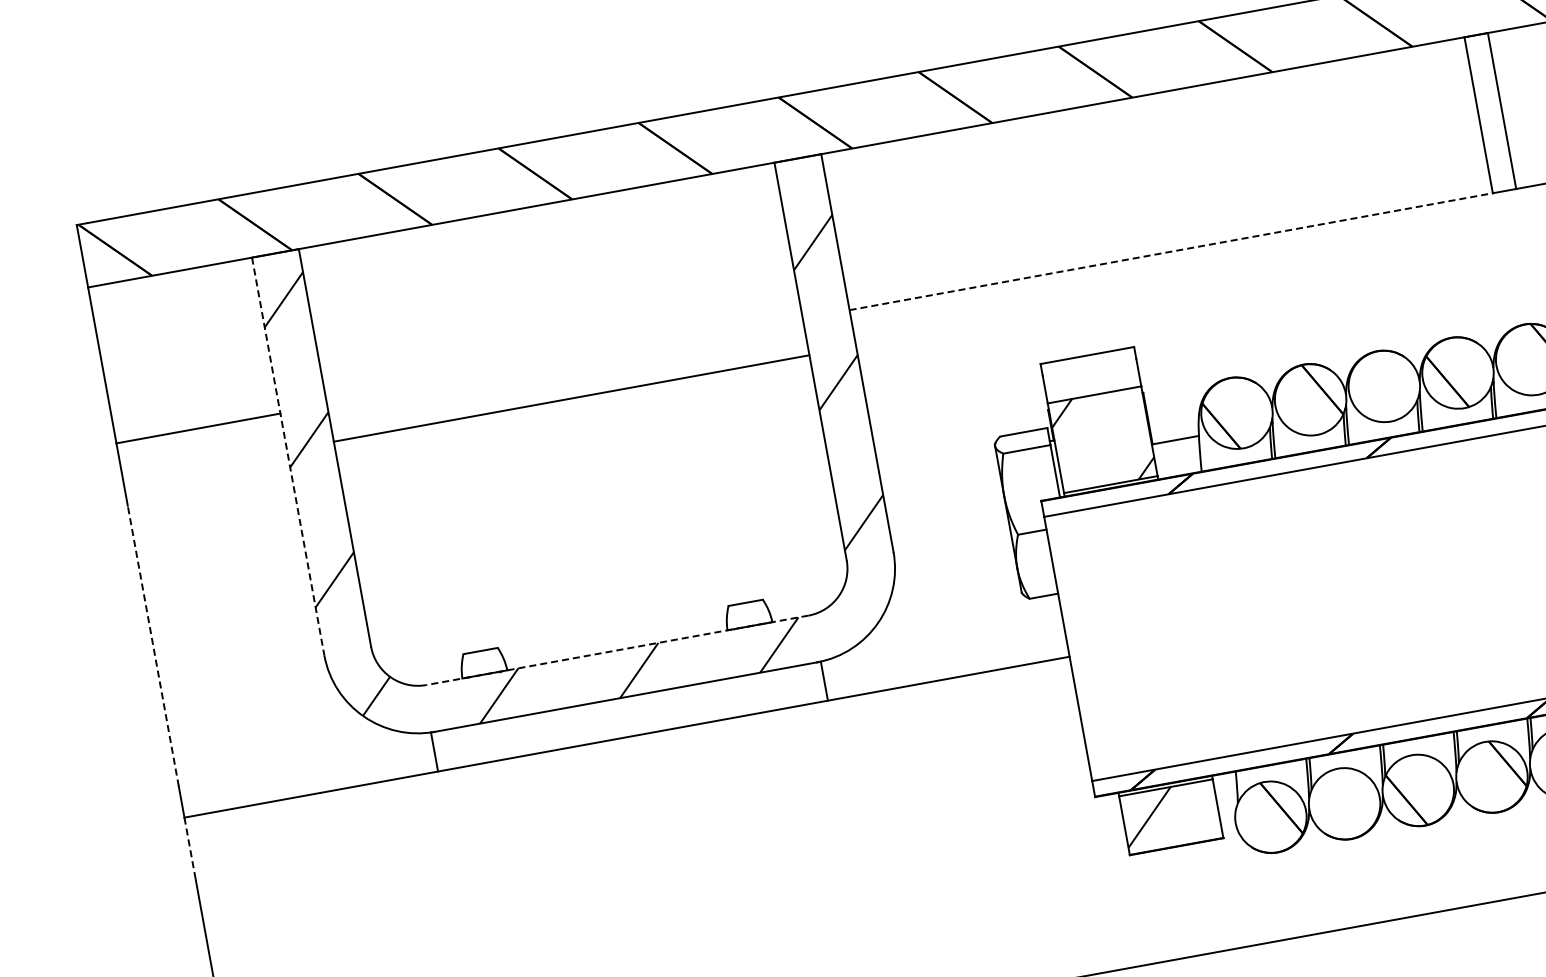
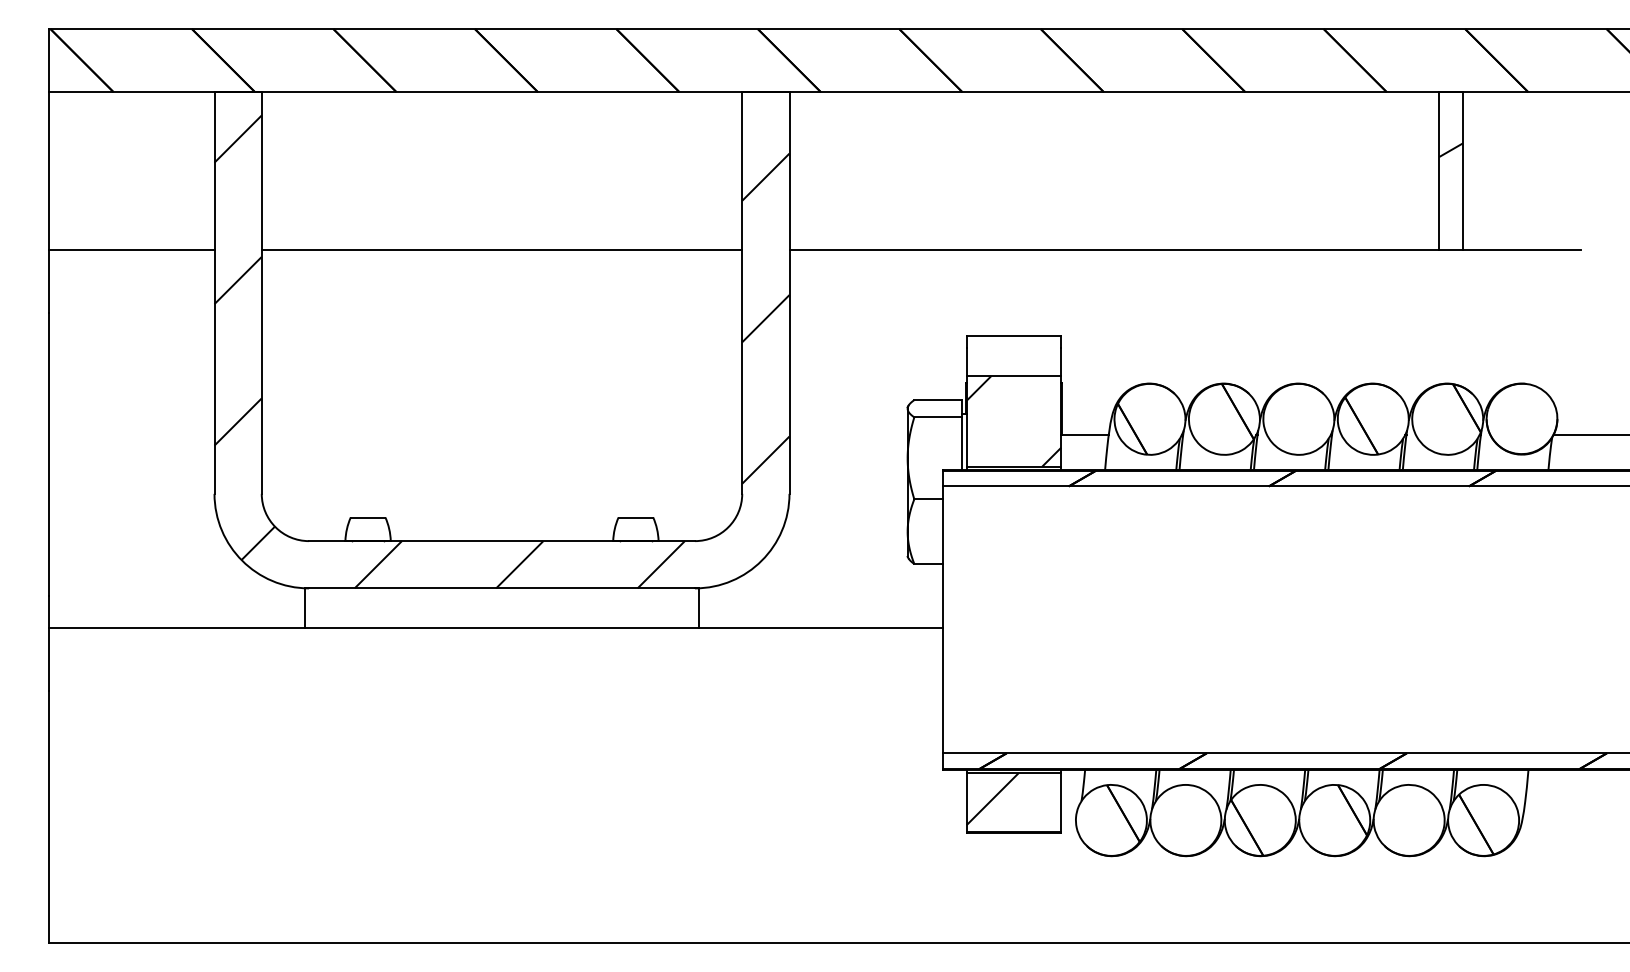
hatch: (1486, 93) -> (1450, 150), added
line: (1171, 251) -> (1114, 249), dashed -> solid
line: (571, 398) -> (501, 249), moved
line: (288, 456) -> (214, 293), dashed -> solid
line: (152, 646) -> (48, 454), dashed -> solid
line: (617, 650) -> (502, 541), dashed -> solid
line: (189, 849) -> (48, 659), dashed -> solid

